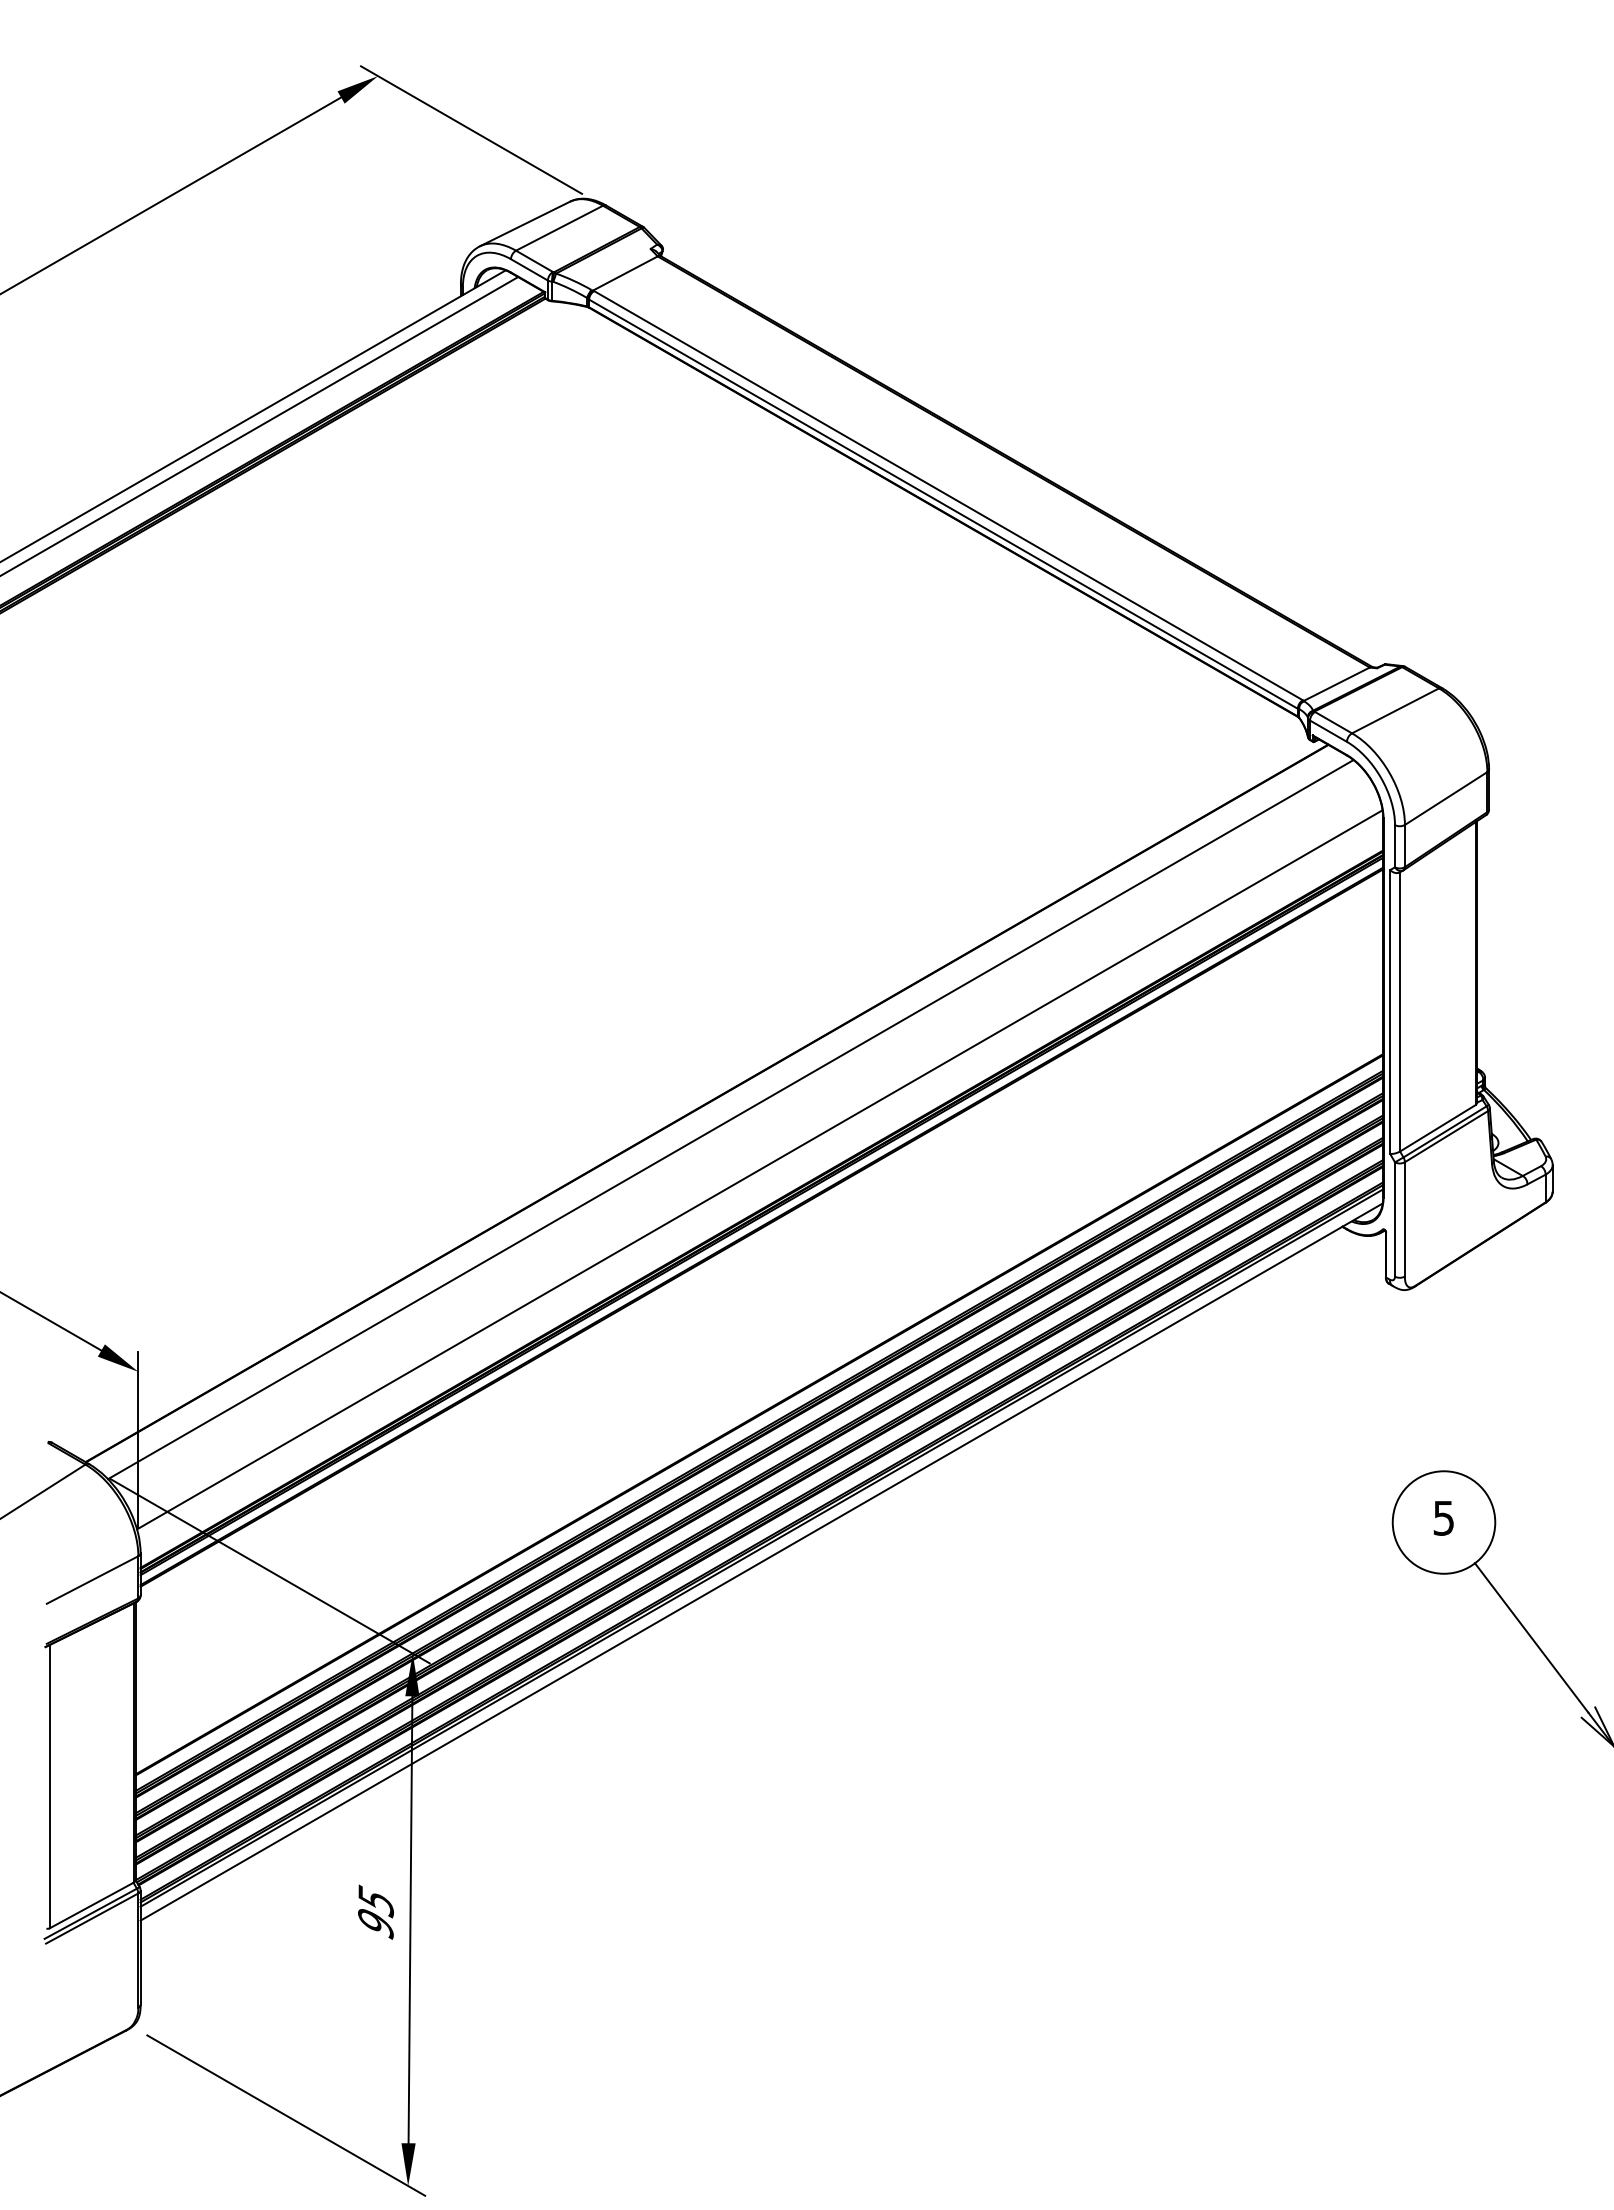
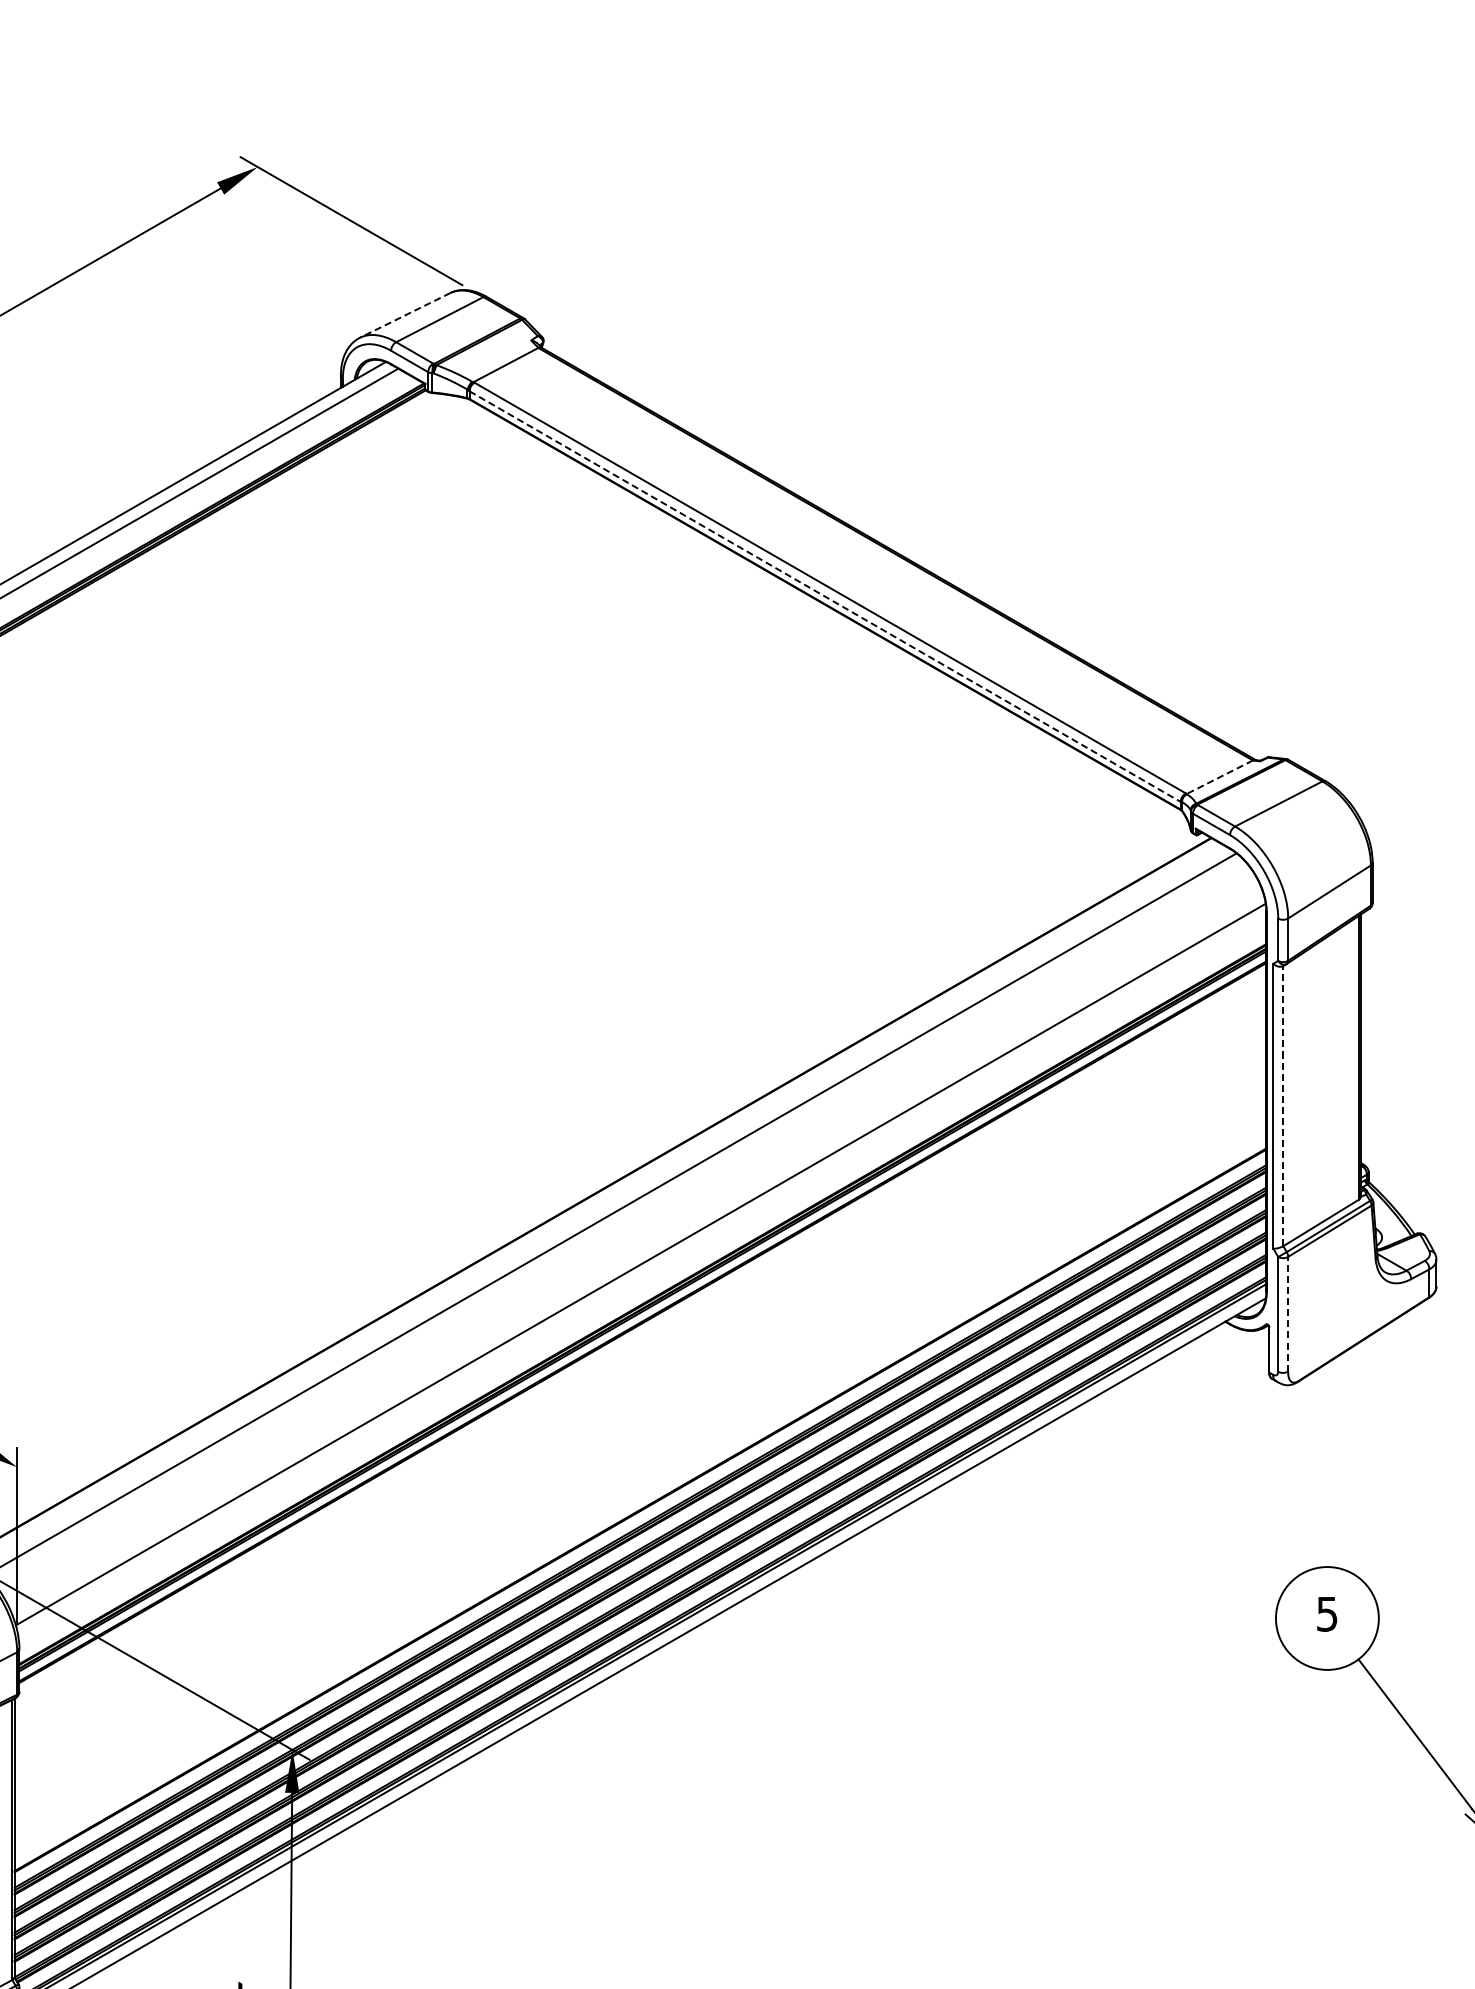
line: (524, 224) -> (404, 315), solid -> dashed
line: (943, 504) -> (825, 596), solid -> dashed
line: (1336, 684) -> (1219, 777), solid -> dashed
line: (1400, 1011) -> (1283, 1105), solid -> dashed
line: (1404, 1218) -> (1287, 1313), solid -> dashed

